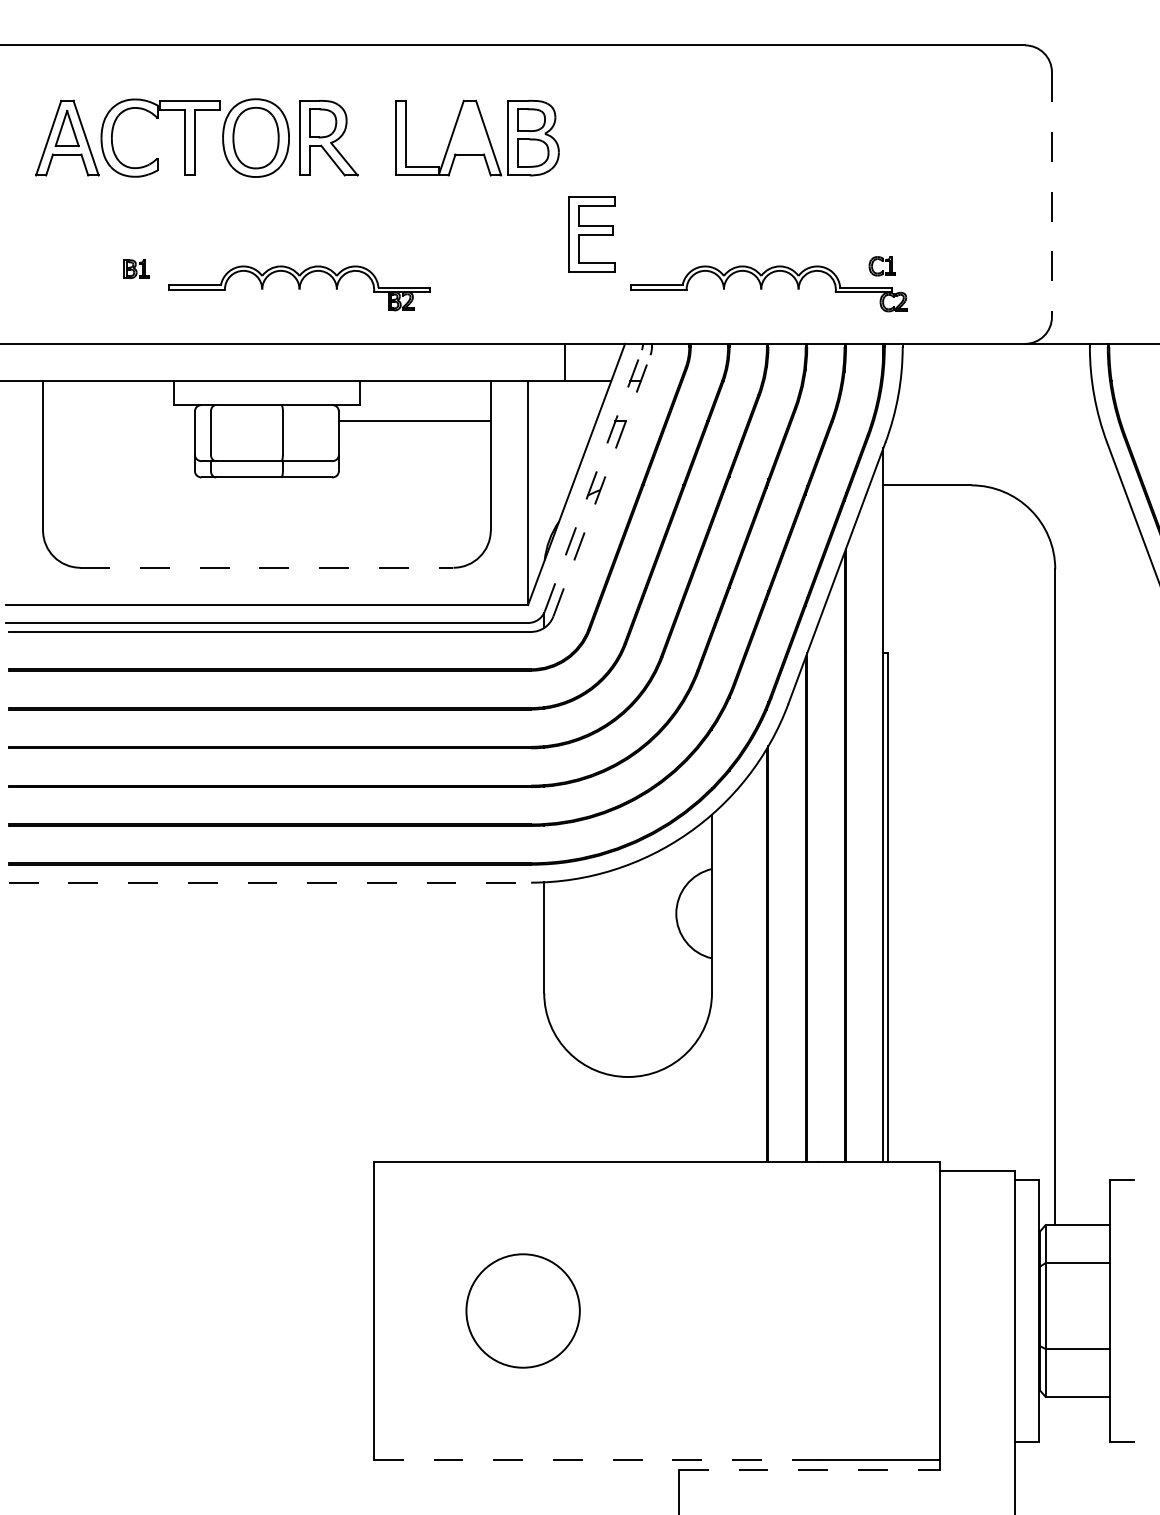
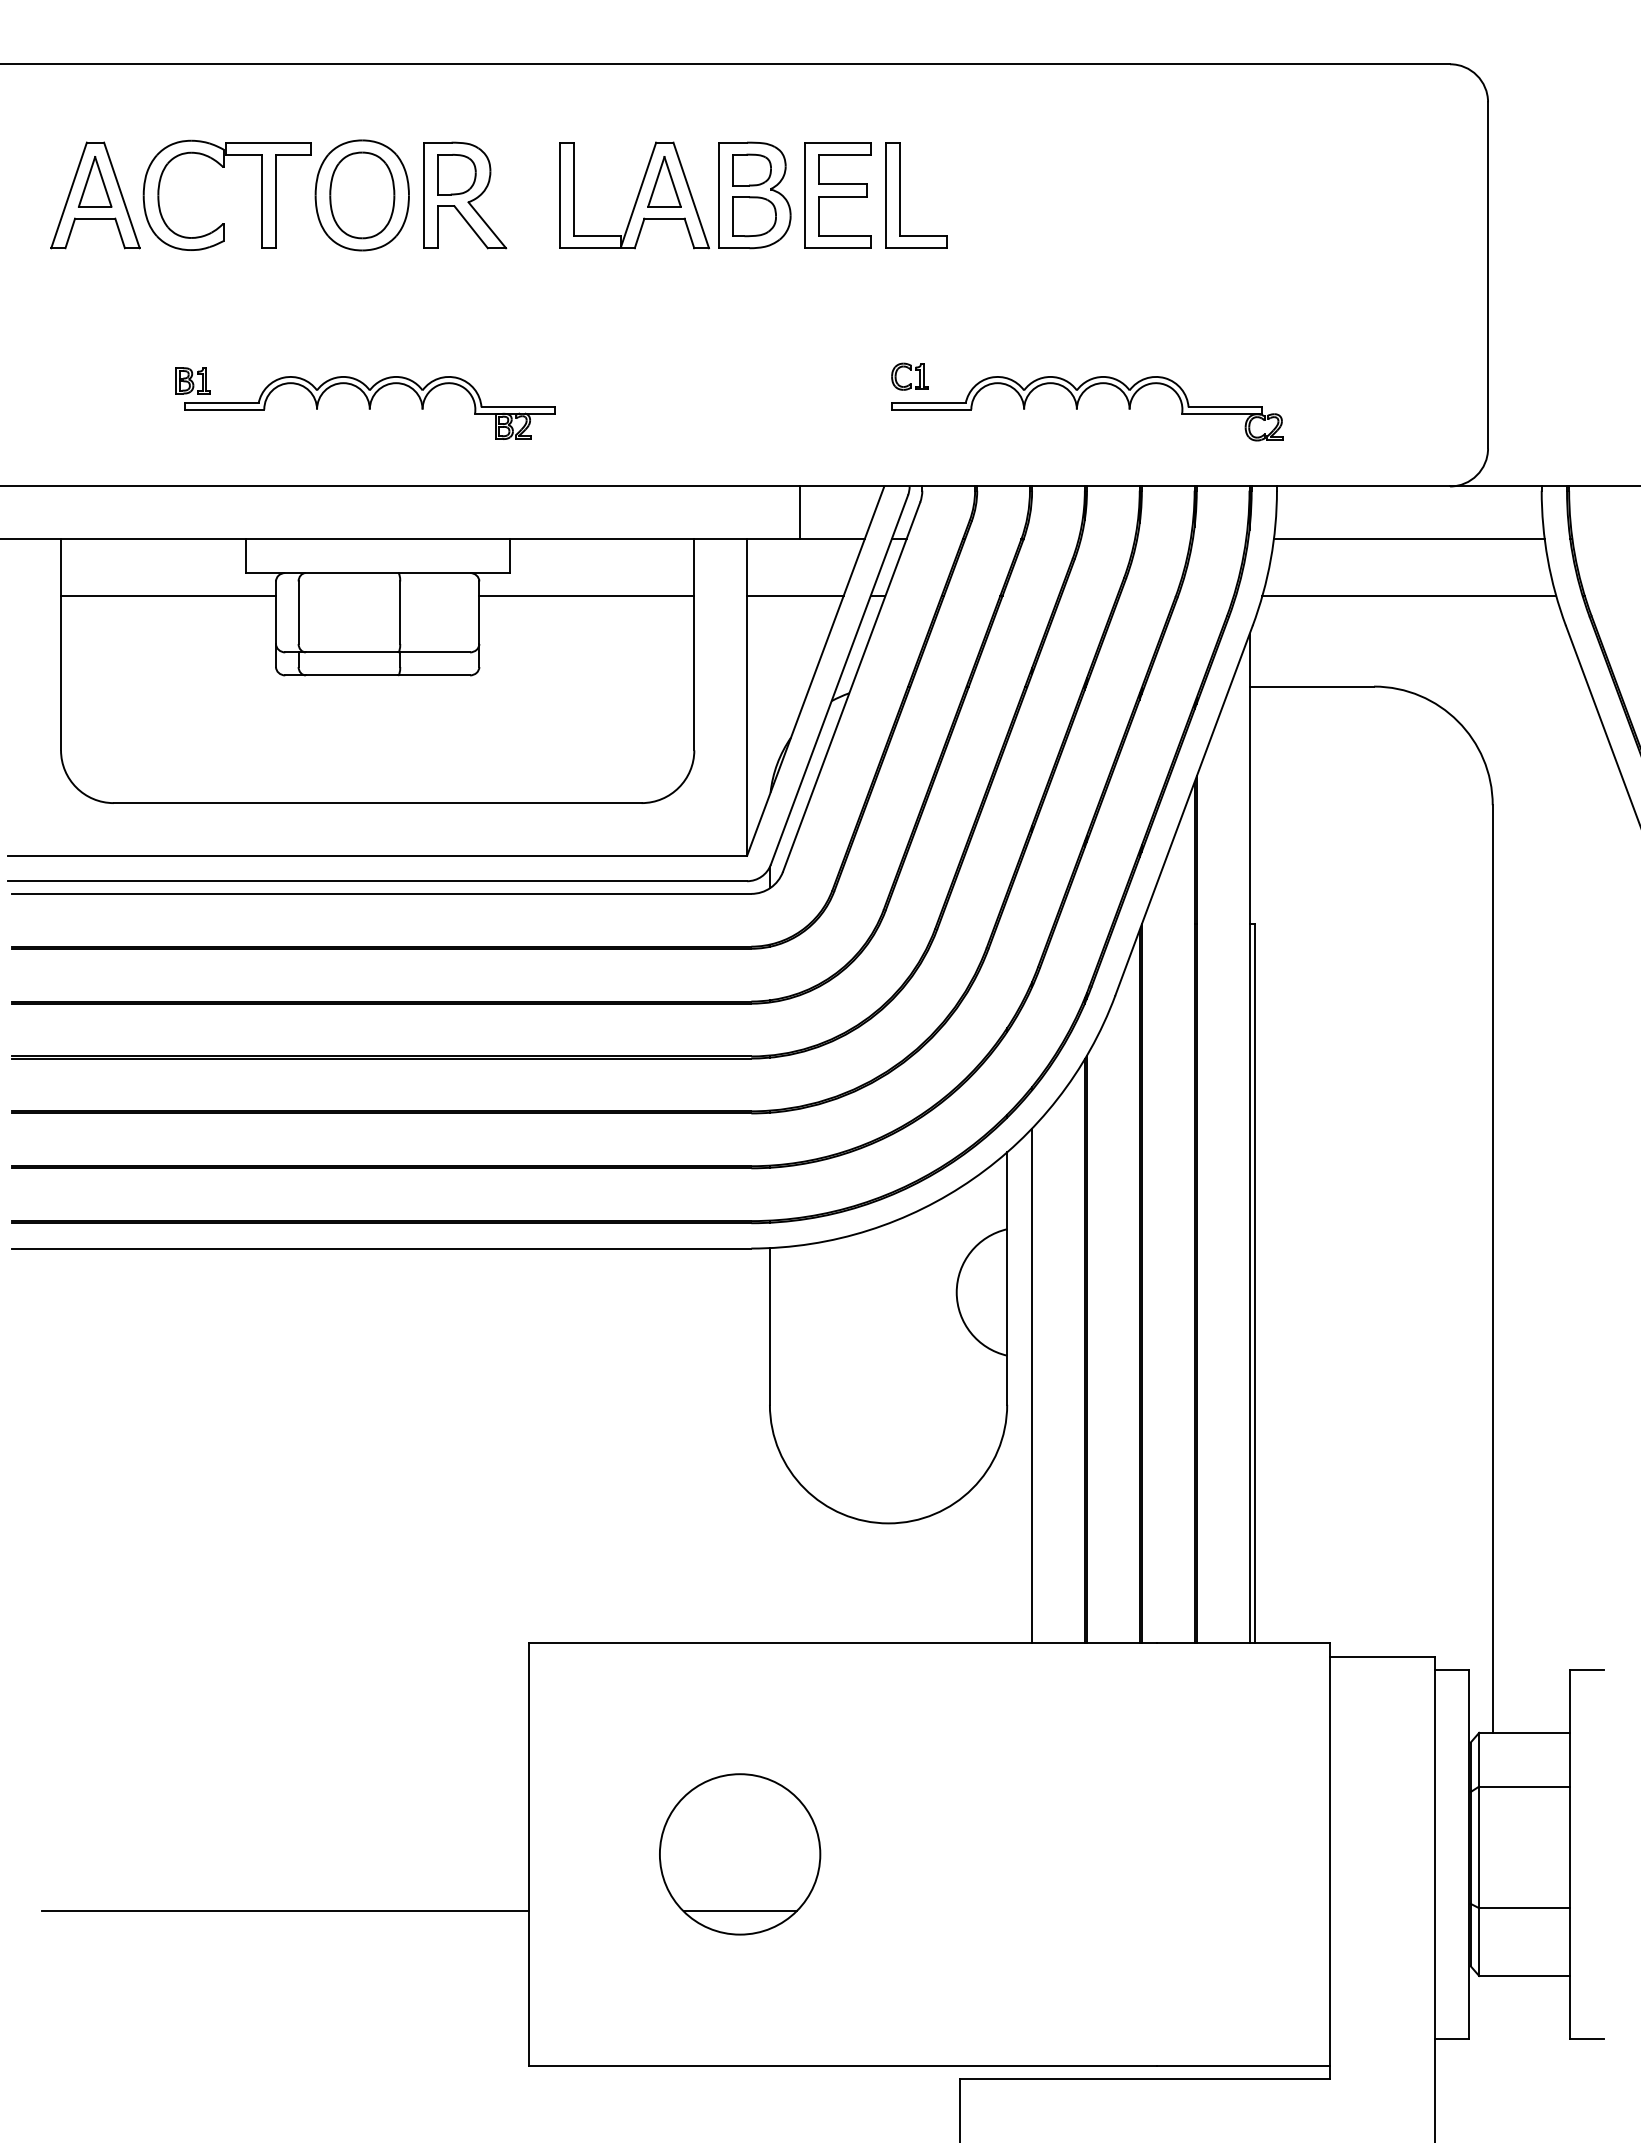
part: (469, 128) -> (664, 181), added
part: (636, 138) -> (900, 195), added
line: (1052, 194) -> (1488, 275), dashed -> solid
part: (592, 234) -> (837, 195), moved
part: (882, 261) -> (910, 370), moved
part: (299, 288) -> (369, 407), moved
line: (995, 381) -> (1408, 539), added
line: (119, 421) -> (168, 596), added
line: (562, 421) -> (795, 596), added
line: (996, 421) -> (1409, 596), added
line: (593, 480) -> (839, 679), dashed -> solid
line: (601, 485) -> (851, 686), dashed -> solid
line: (266, 568) -> (377, 803), dashed -> solid
line: (270, 882) -> (382, 1248), dashed -> solid
line: (729, 979) -> (1032, 1385), added
line: (201, 1351) -> (285, 1911), added
line: (522, 1351) -> (739, 1911), added
line: (595, 1460) -> (842, 2065), dashed -> solid
line: (809, 1469) -> (1145, 2078), dashed -> solid

